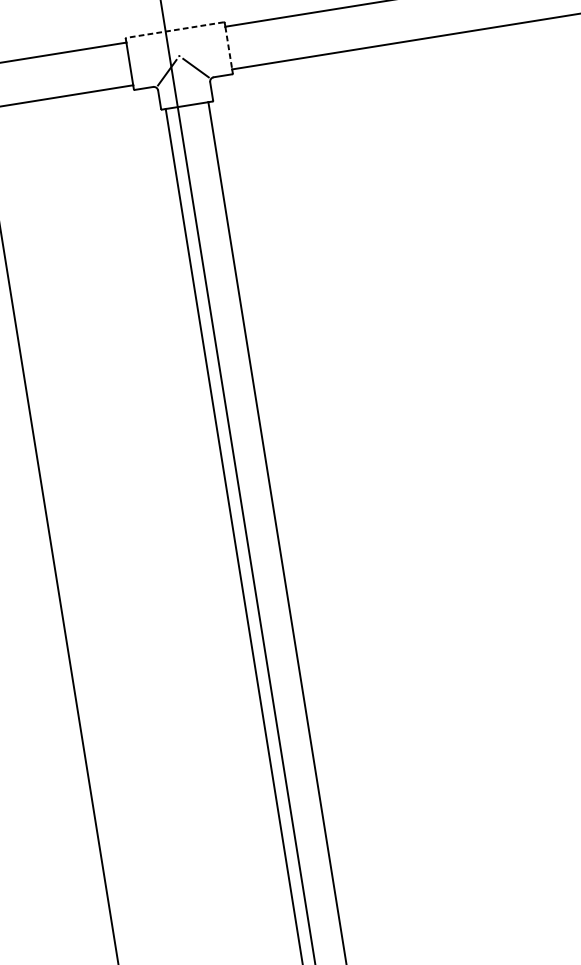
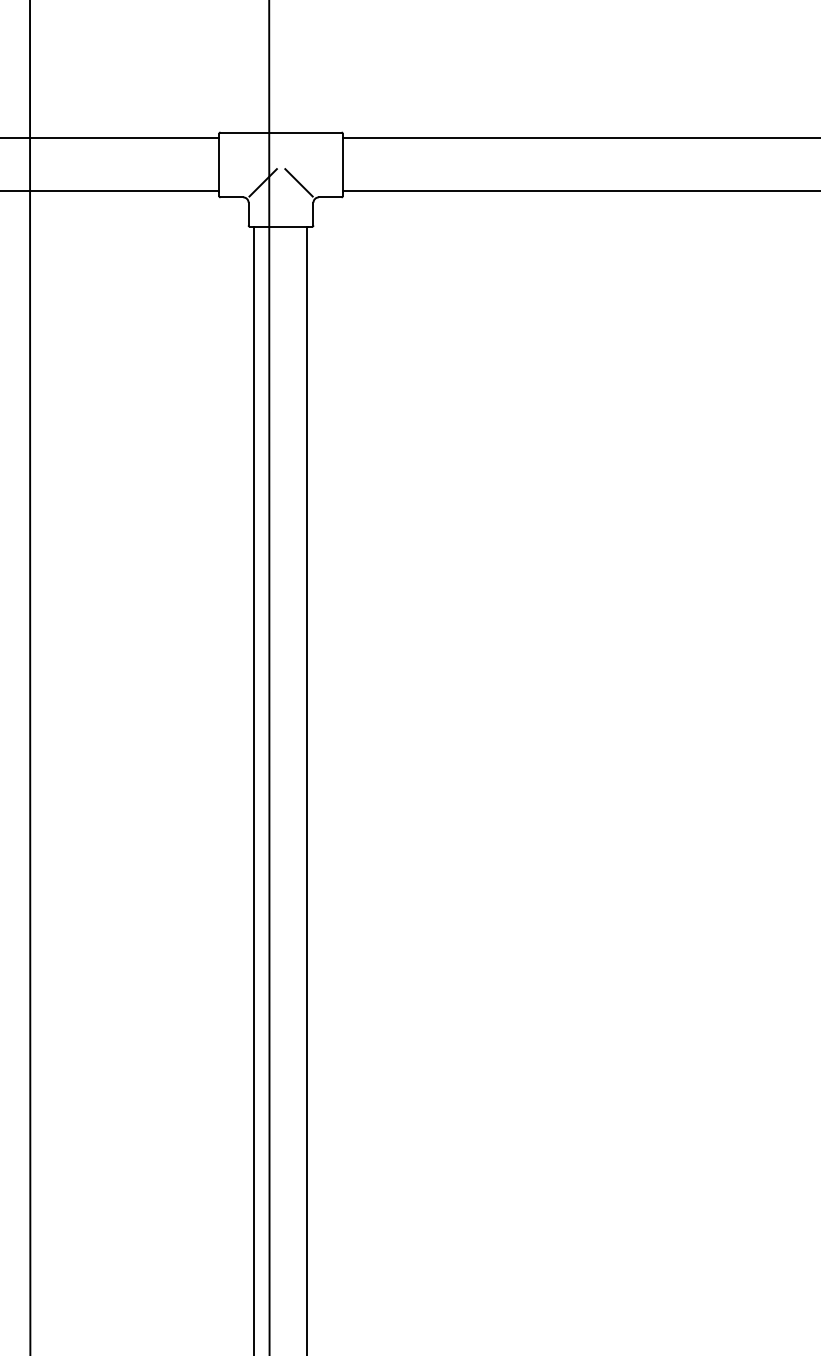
line: (175, 29) -> (281, 132), dashed -> solid
line: (228, 47) -> (342, 164), dashed -> solid

